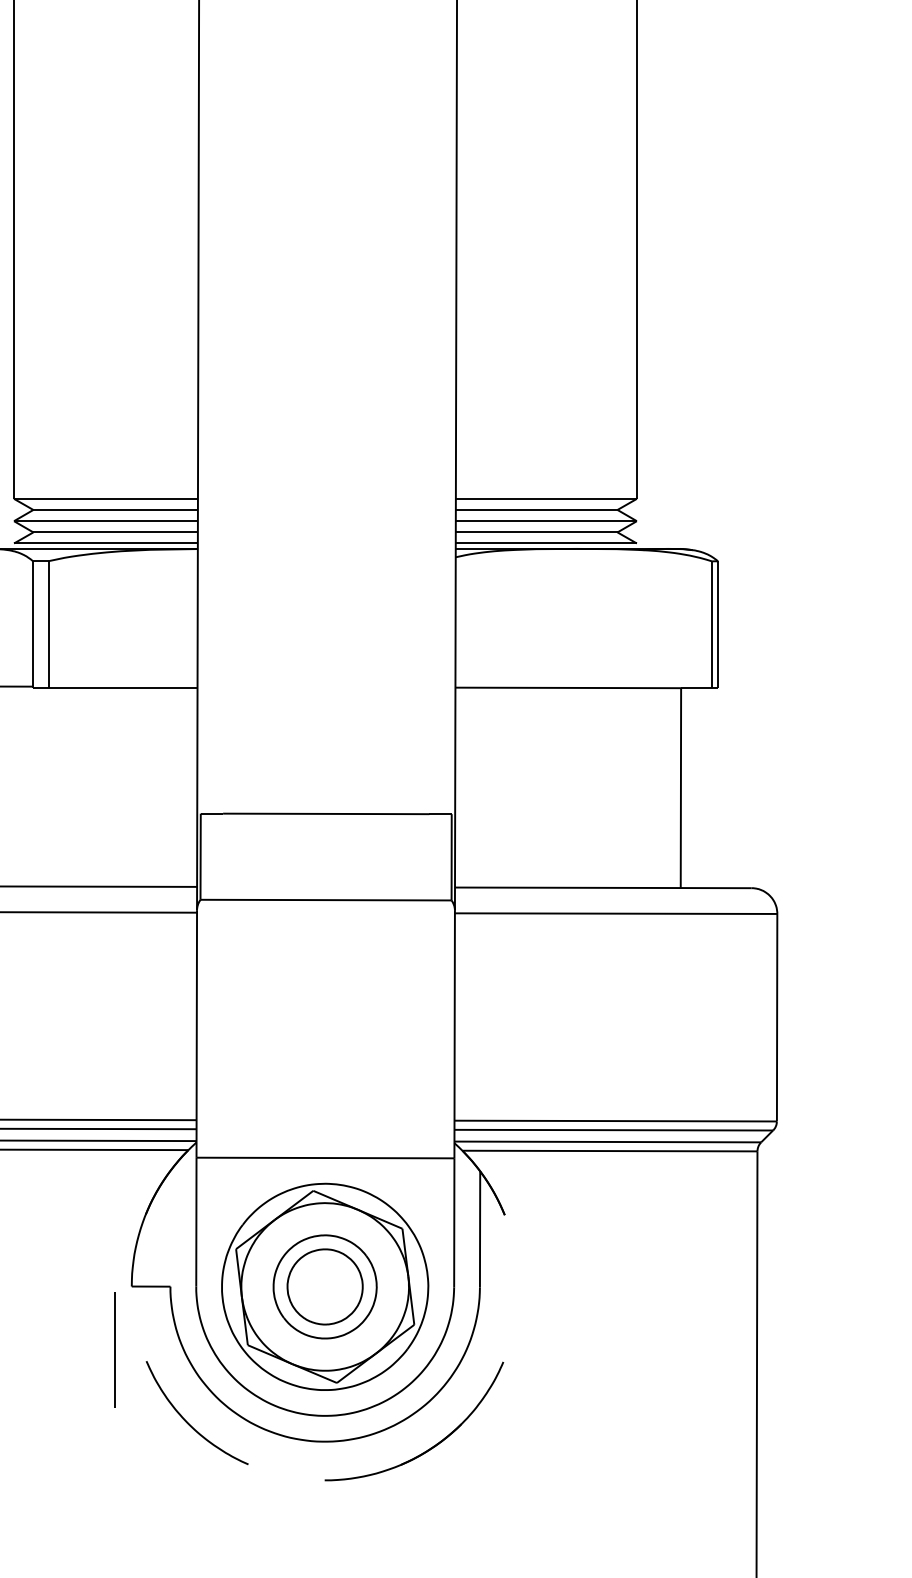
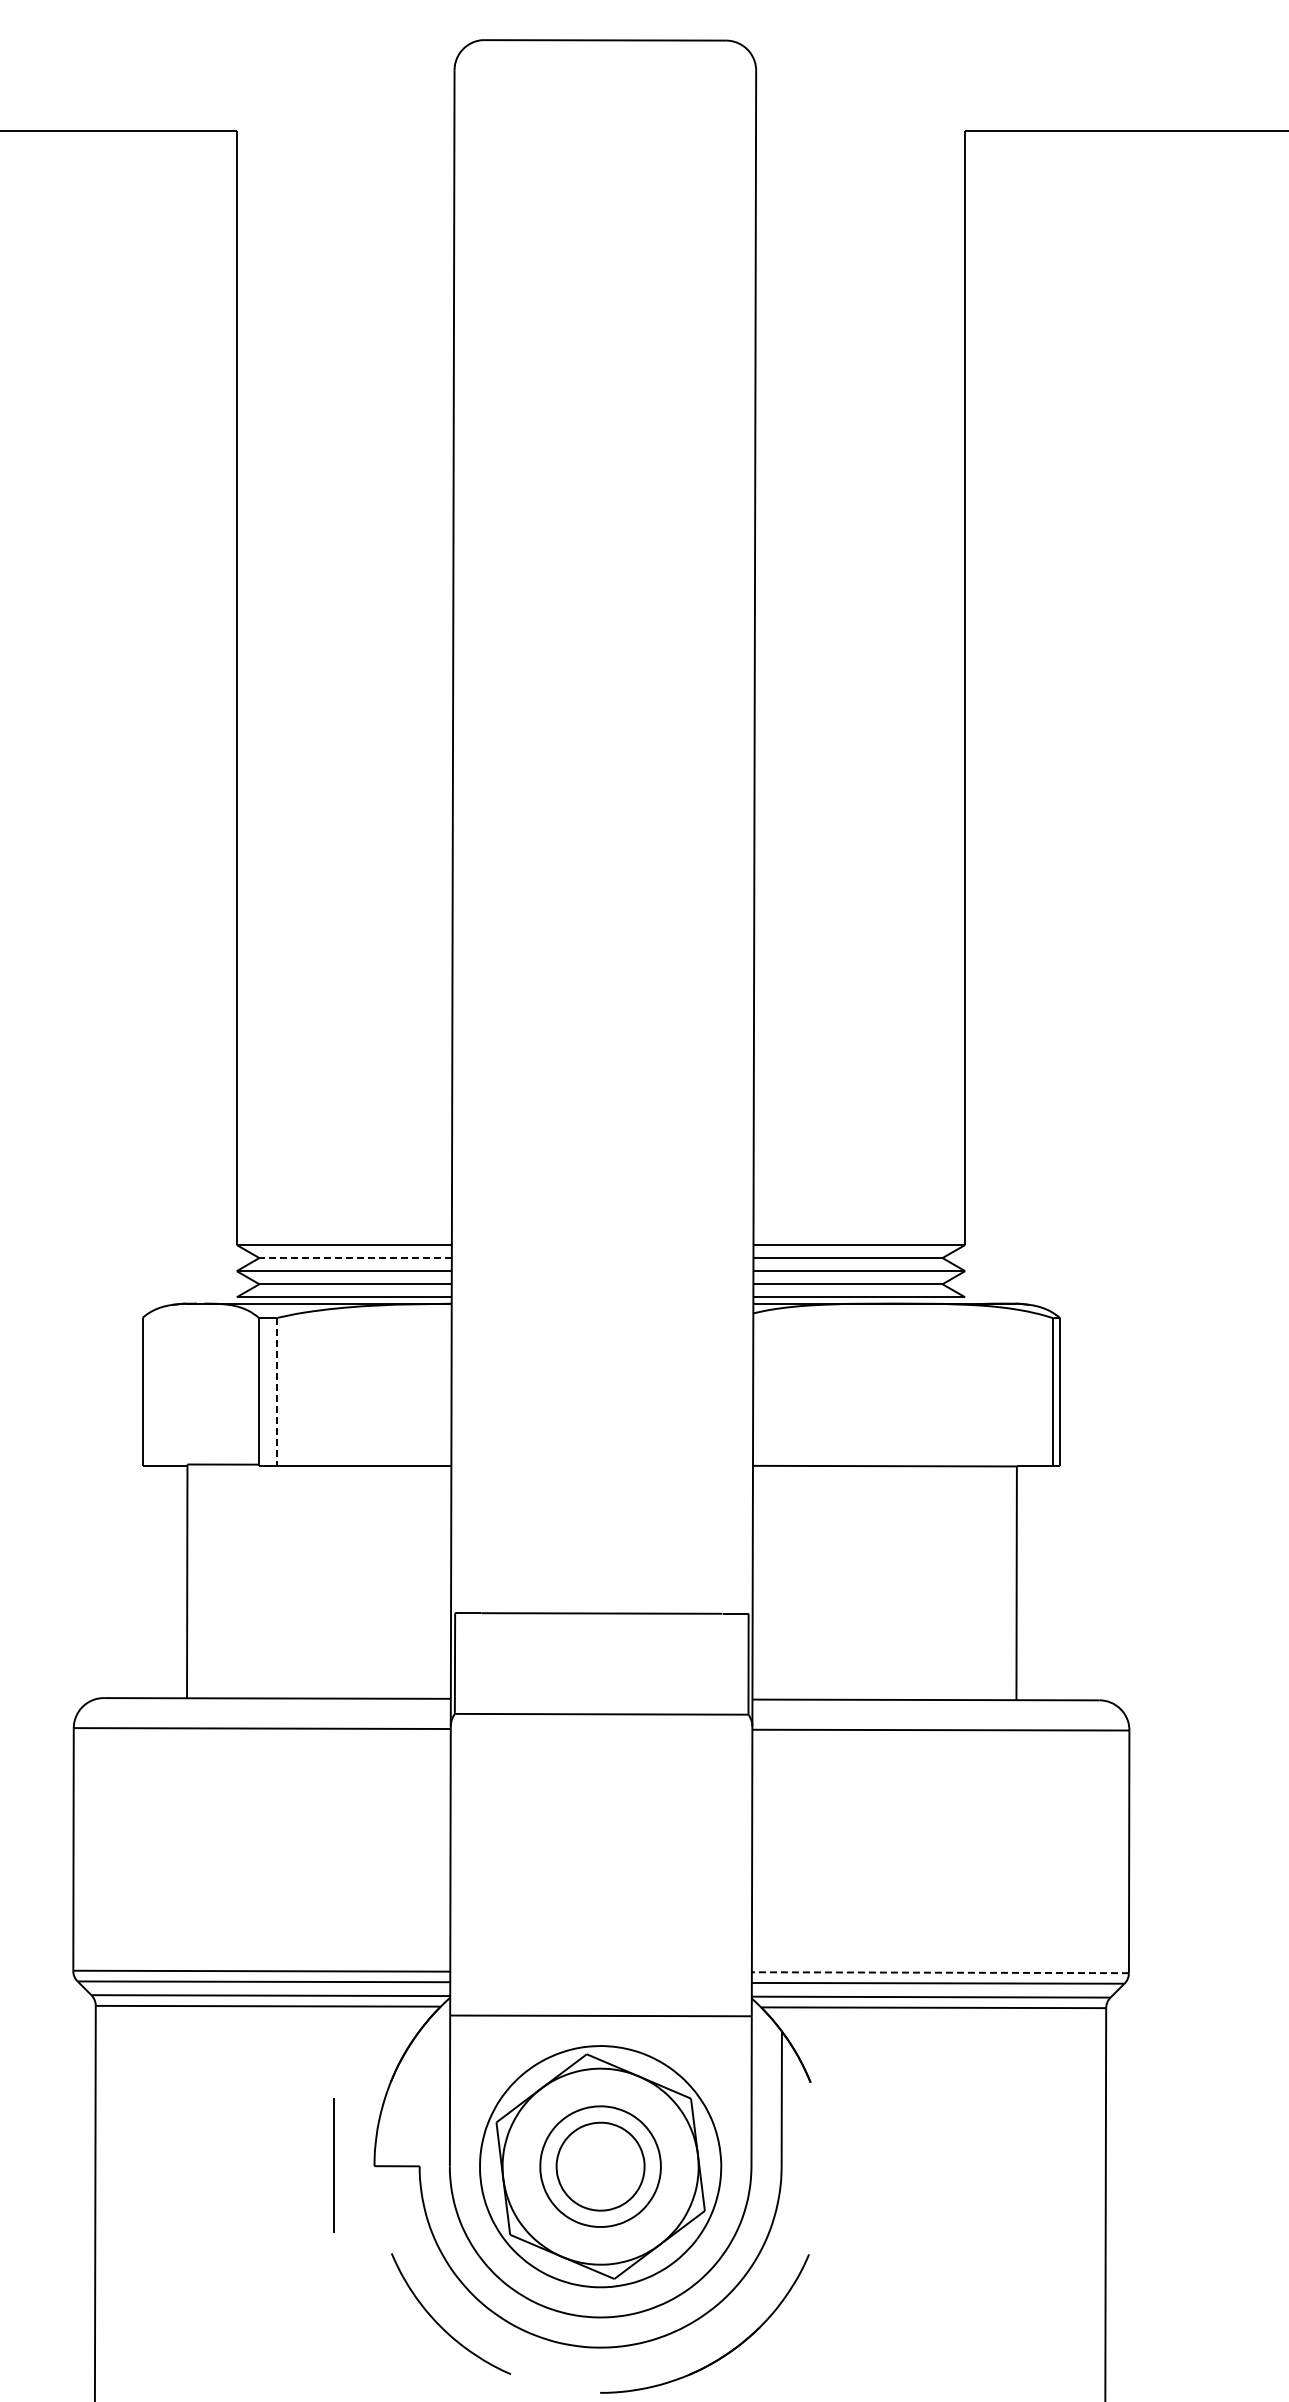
line: (115, 510) -> (355, 1258), solid -> dashed
line: (48, 624) -> (277, 1392), solid -> dashed
line: (615, 1120) -> (940, 1972), solid -> dashed
line: (114, 1350) -> (333, 2165), moved

